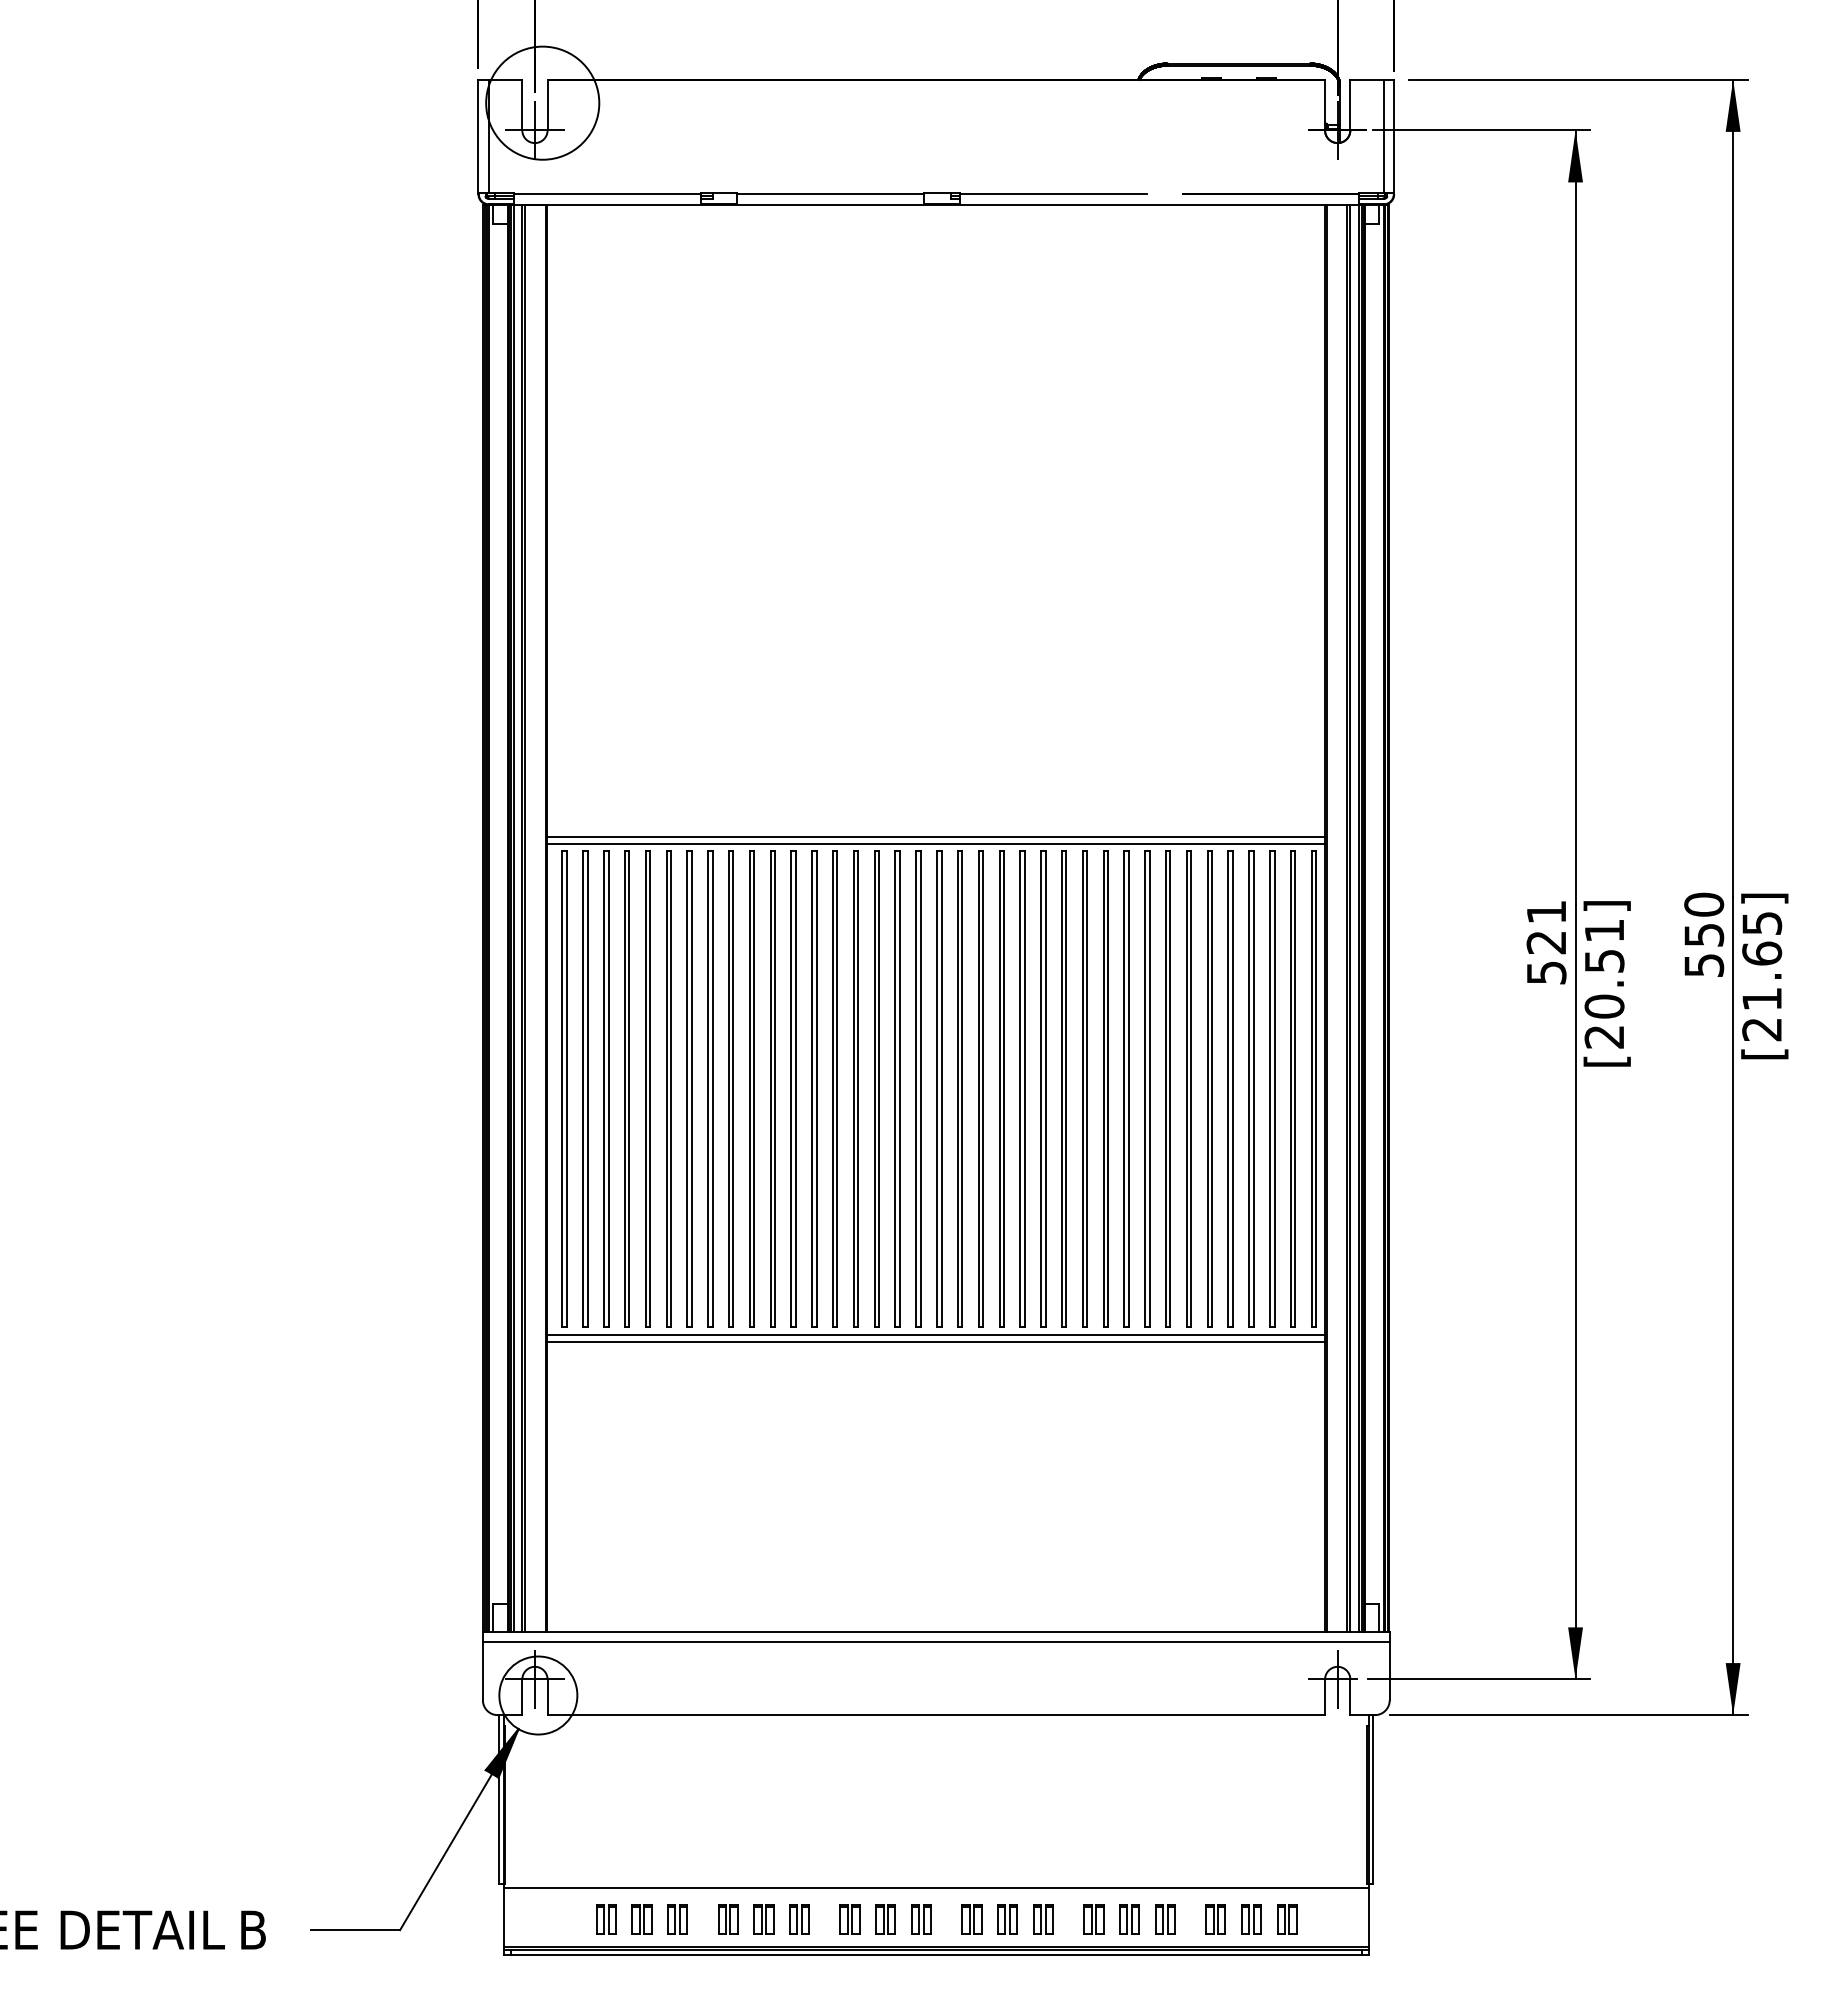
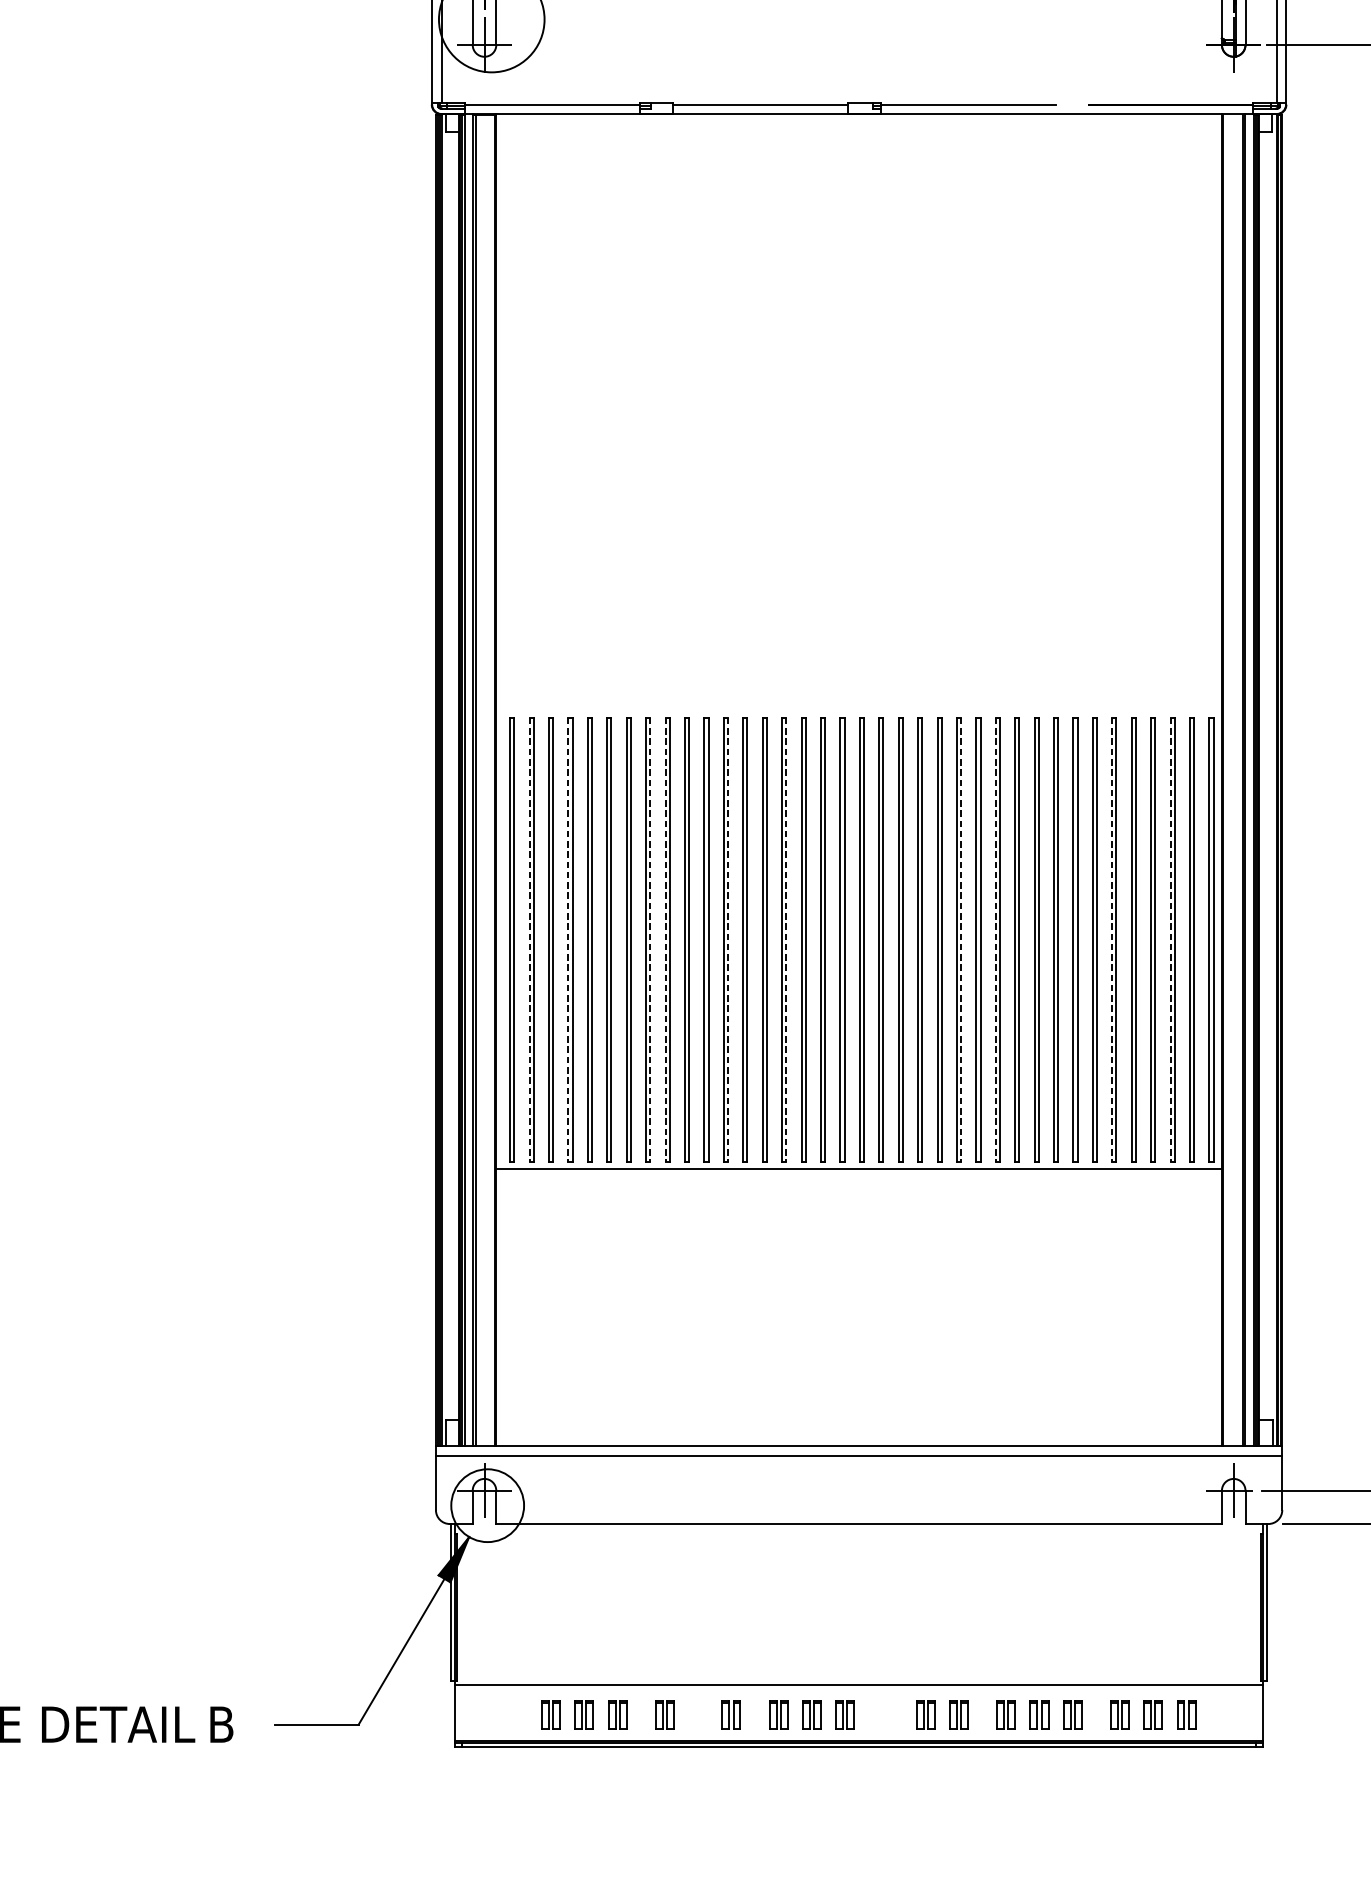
line: (936, 836) -> (859, 703), removed
line: (936, 844) -> (859, 711), removed
line: (583, 1089) -> (529, 940), solid -> dashed
line: (624, 1089) -> (568, 940), solid -> dashed
line: (712, 1089) -> (650, 940), solid -> dashed
line: (728, 1089) -> (665, 940), solid -> dashed
line: (795, 1089) -> (727, 940), solid -> dashed
line: (858, 1089) -> (786, 940), solid -> dashed
line: (1045, 1089) -> (961, 940), solid -> dashed
line: (1082, 1089) -> (995, 940), solid -> dashed
line: (1207, 1089) -> (1112, 940), solid -> dashed
line: (1270, 1089) -> (1170, 940), solid -> dashed
line: (936, 1342) -> (859, 1176), removed
part: (763, 1919) -> (697, 1714), removed
part: (971, 1919) -> (891, 1714), removed

